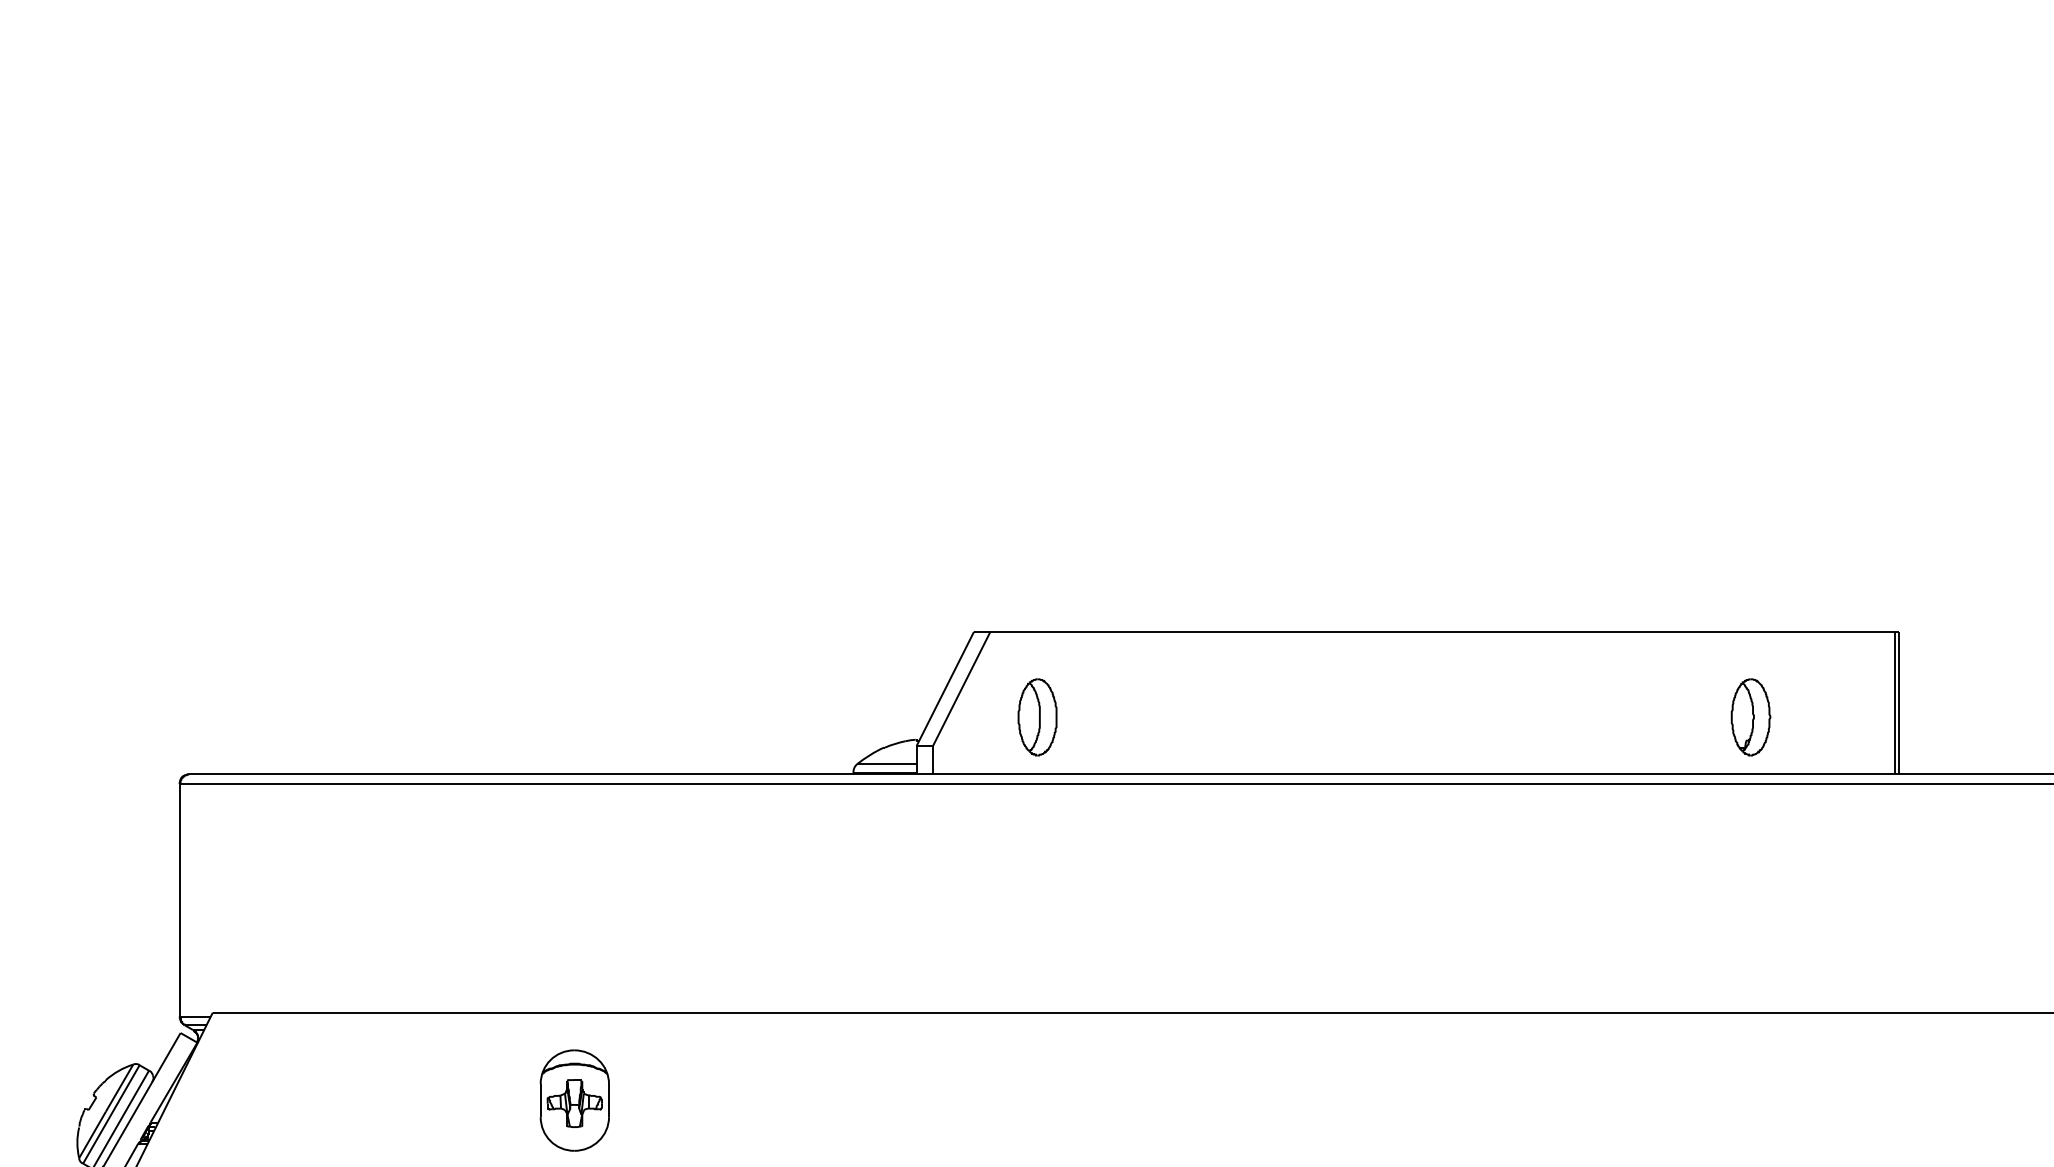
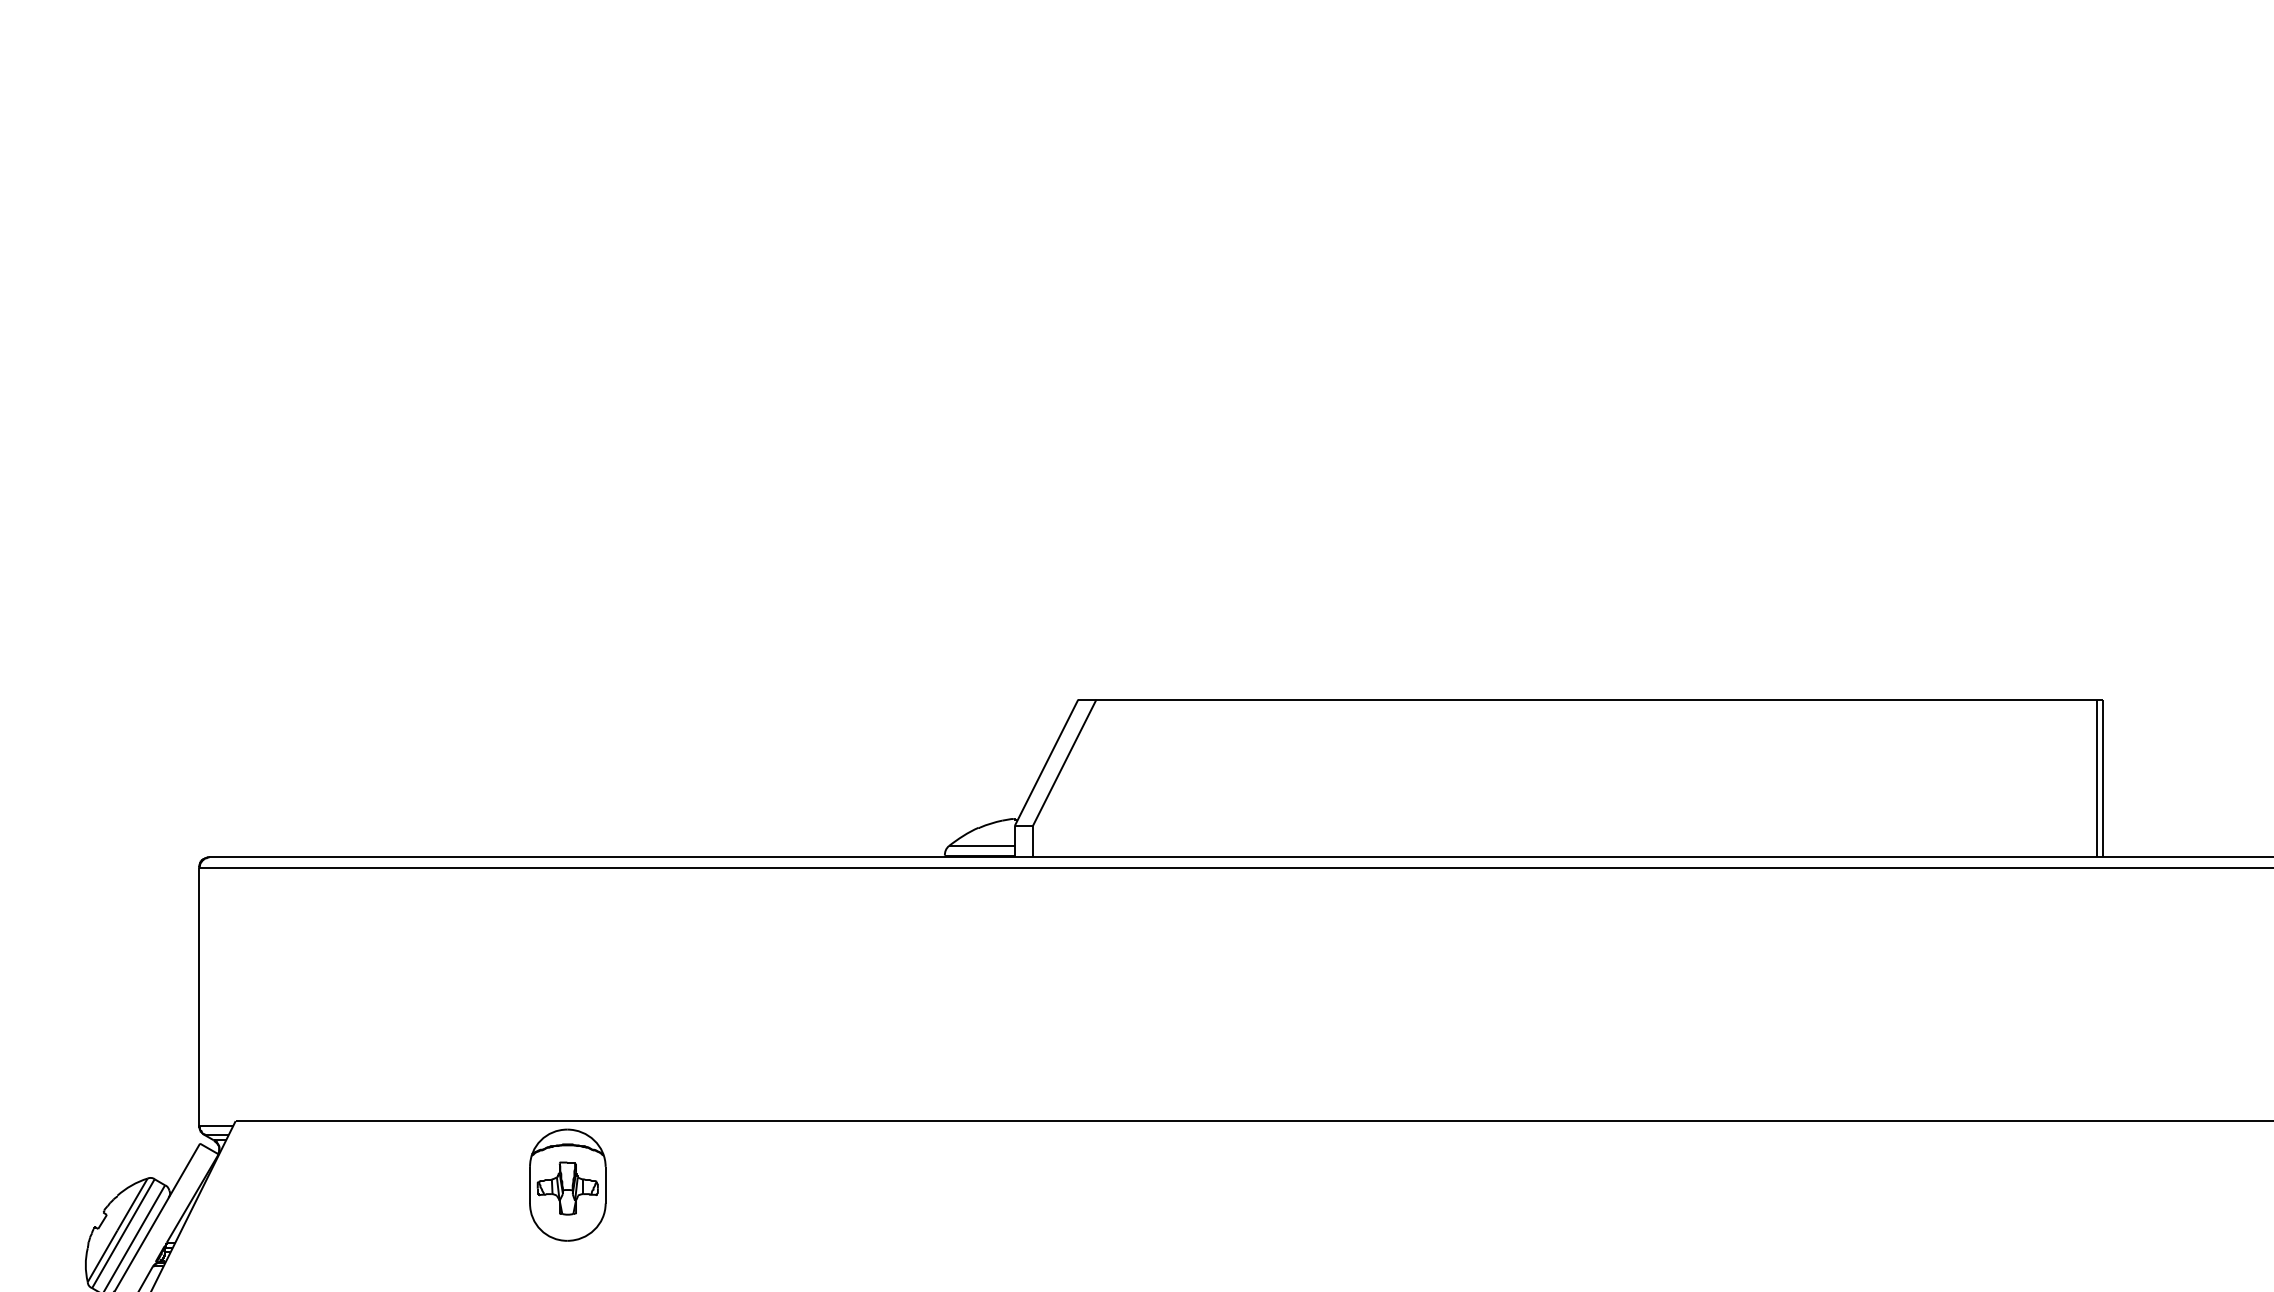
part: (1037, 717) -> (1148, 794), removed
part: (1750, 717) -> (1937, 794), removed
part: (574, 1100) -> (567, 1185), moved

